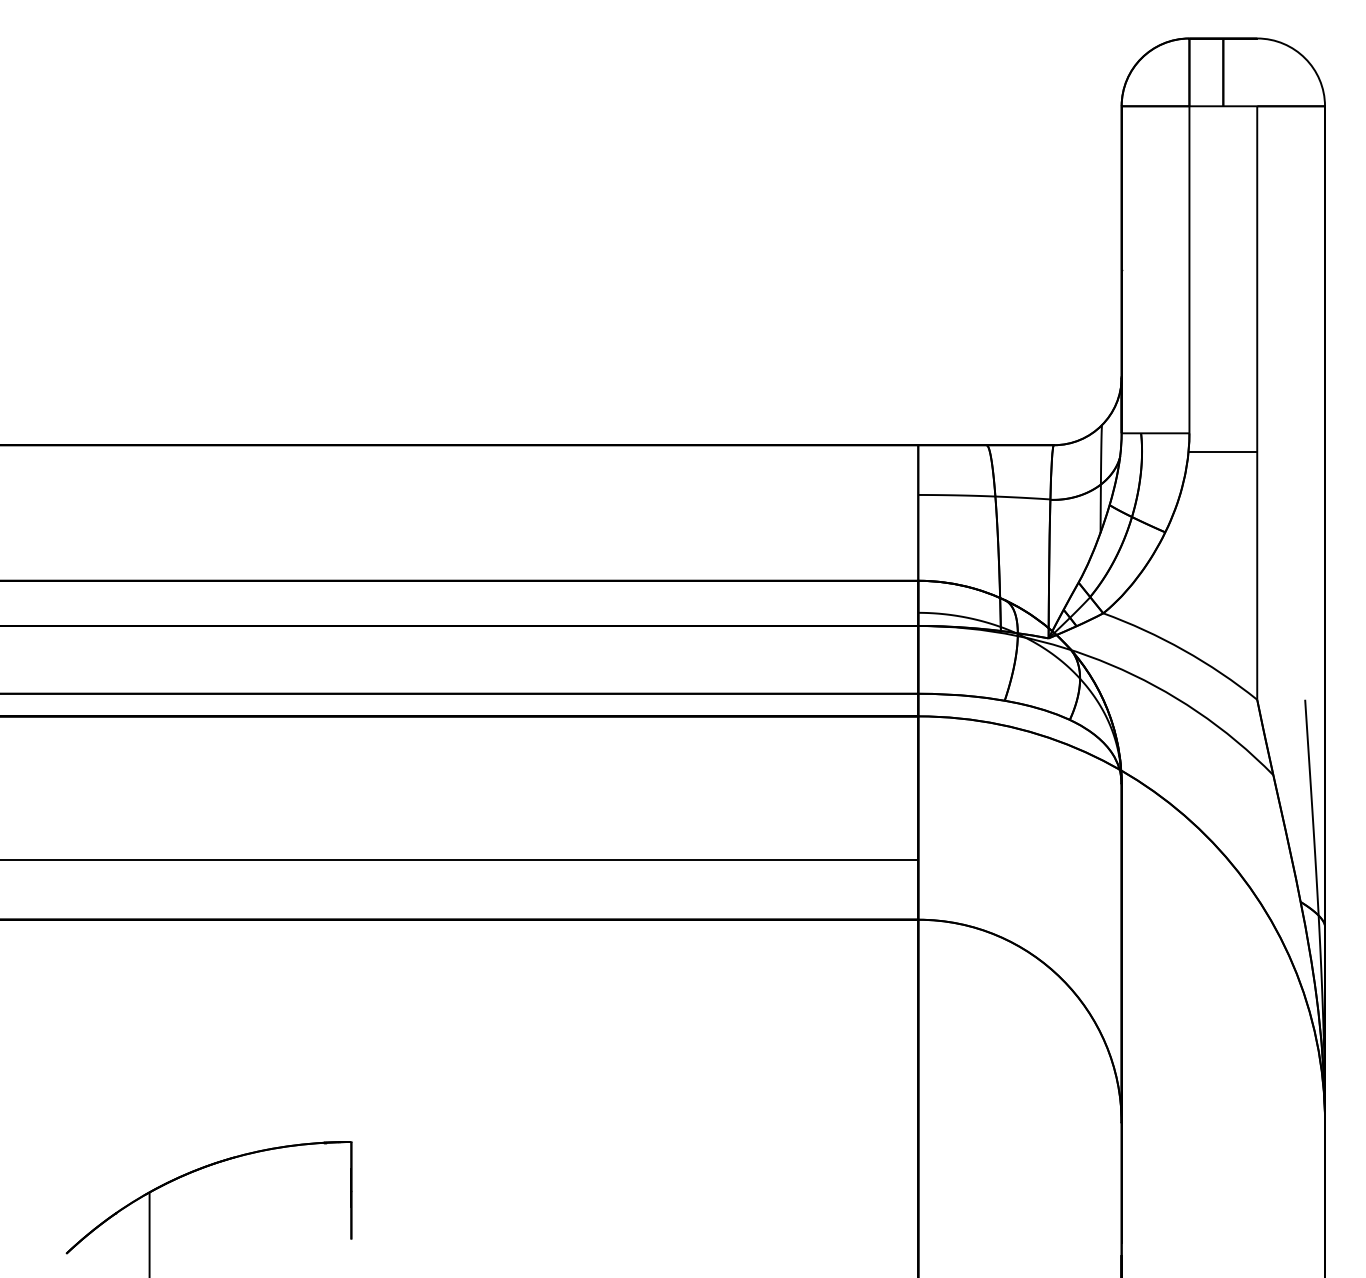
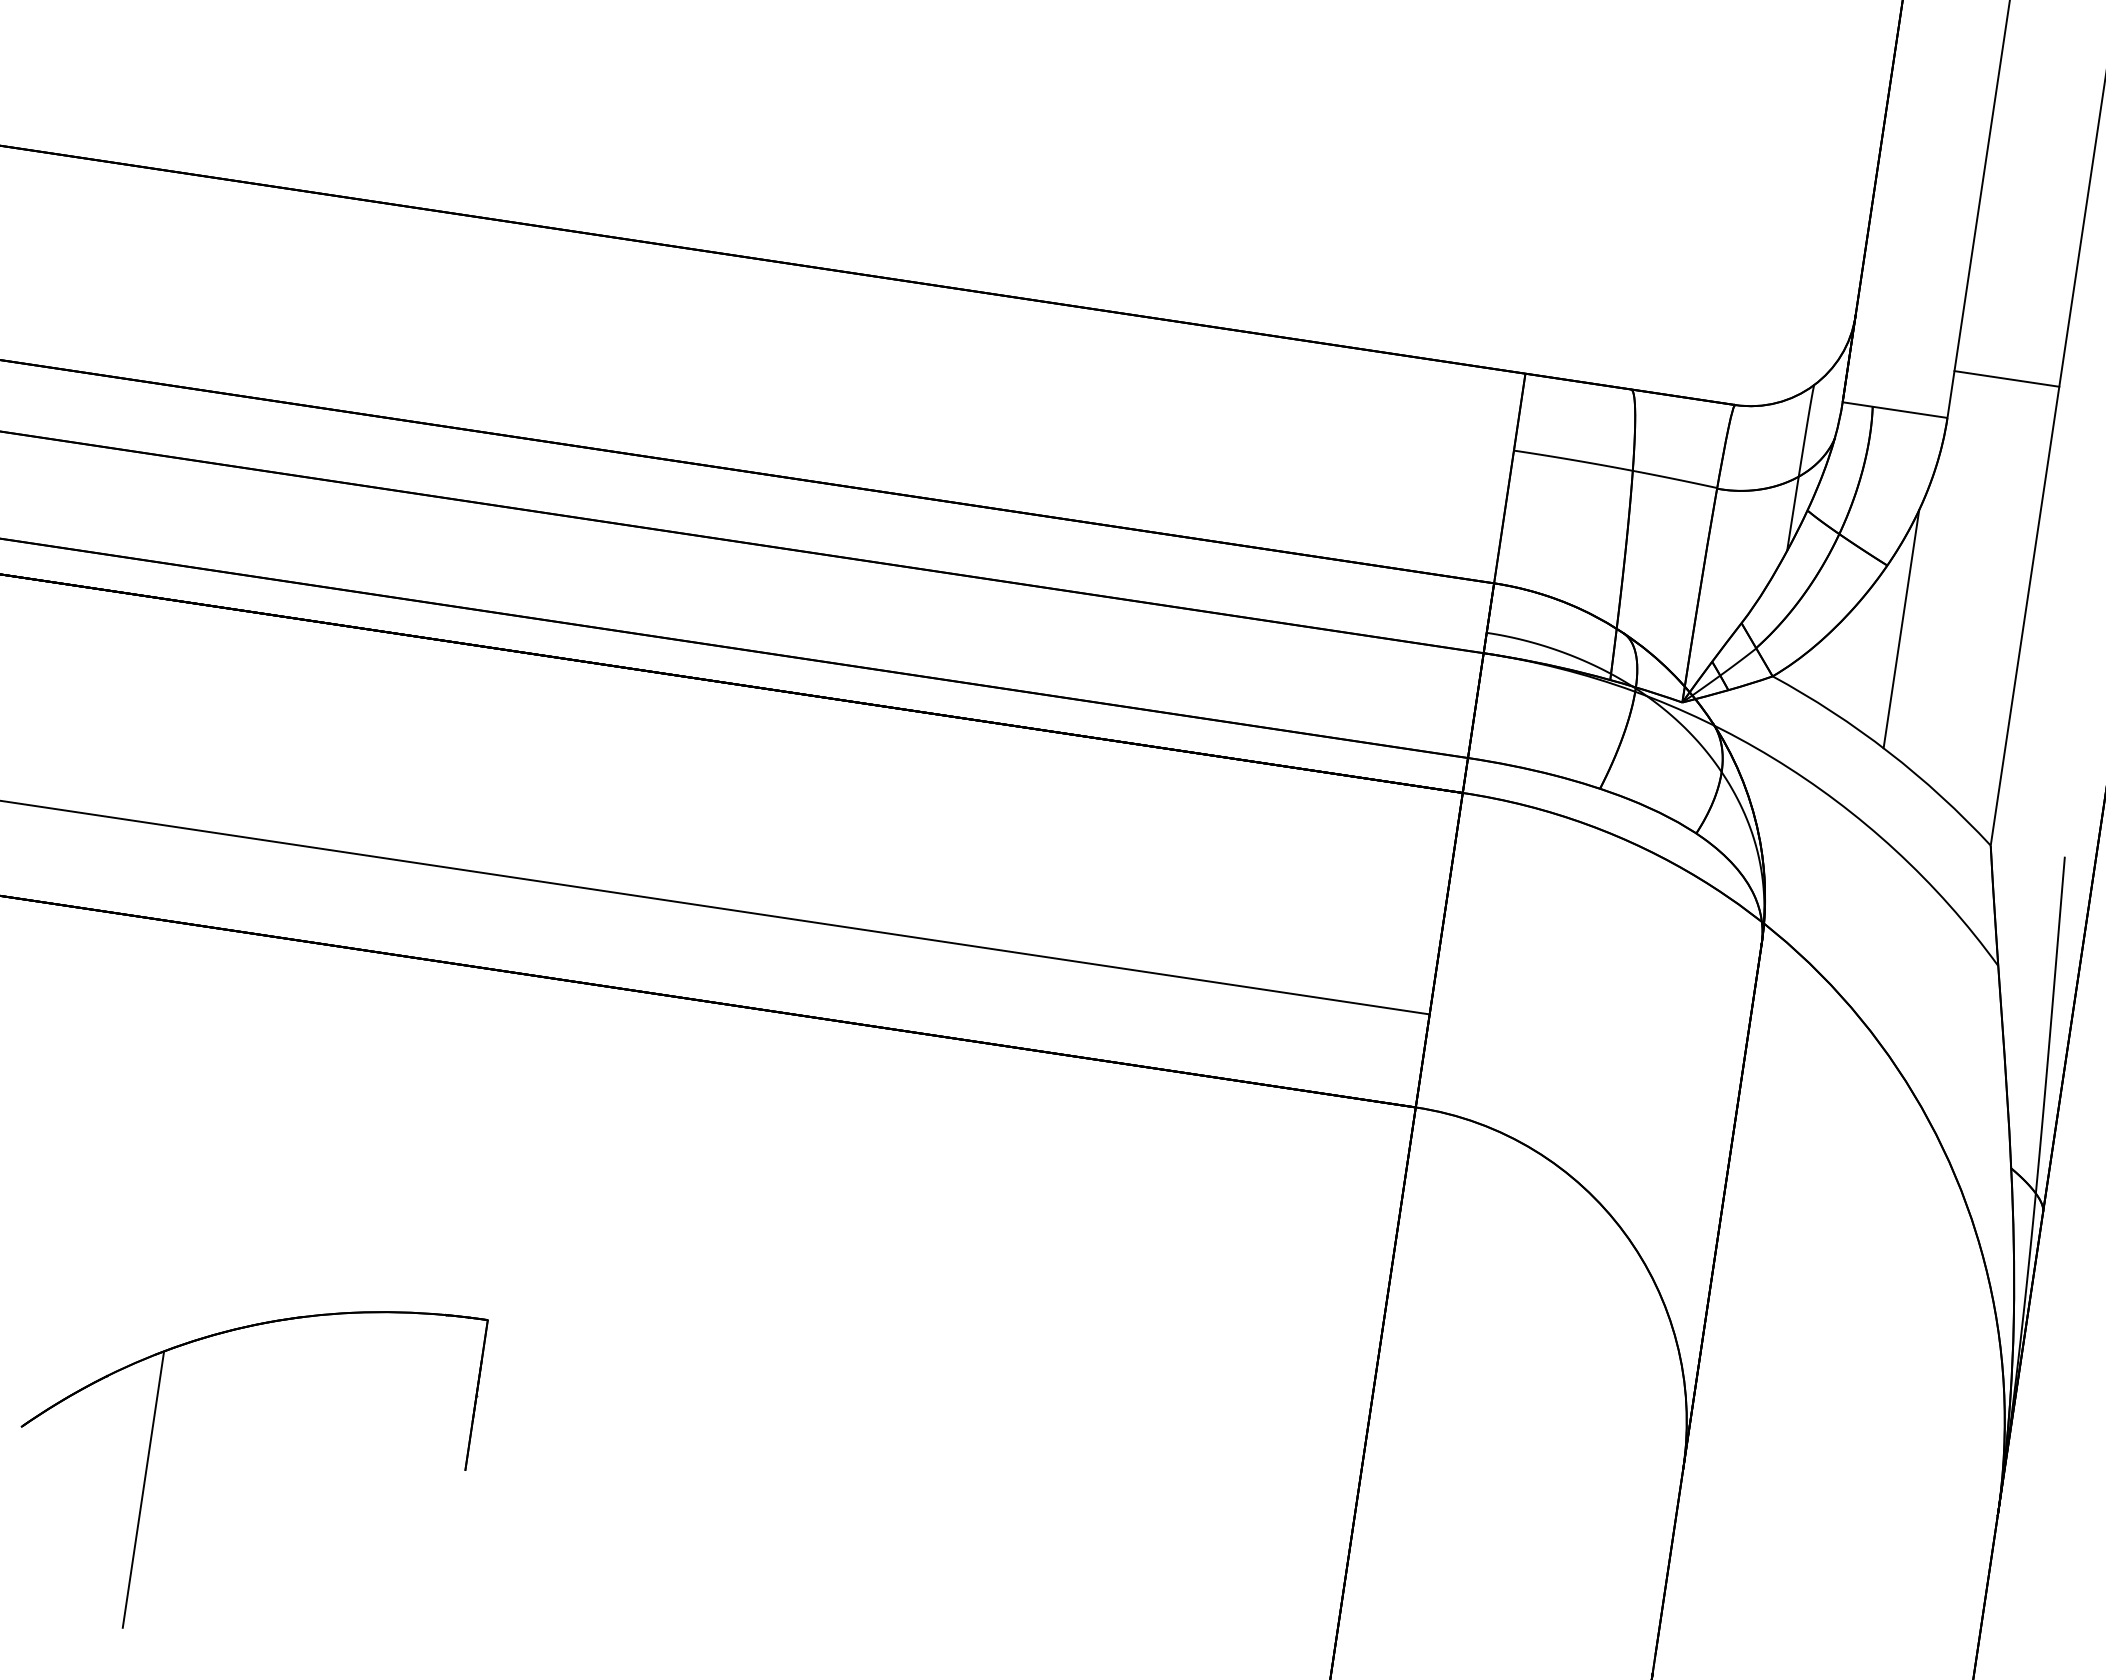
line: (1223, 452) -> (2007, 379), moved
line: (1180, 571) -> (1901, 629), added

